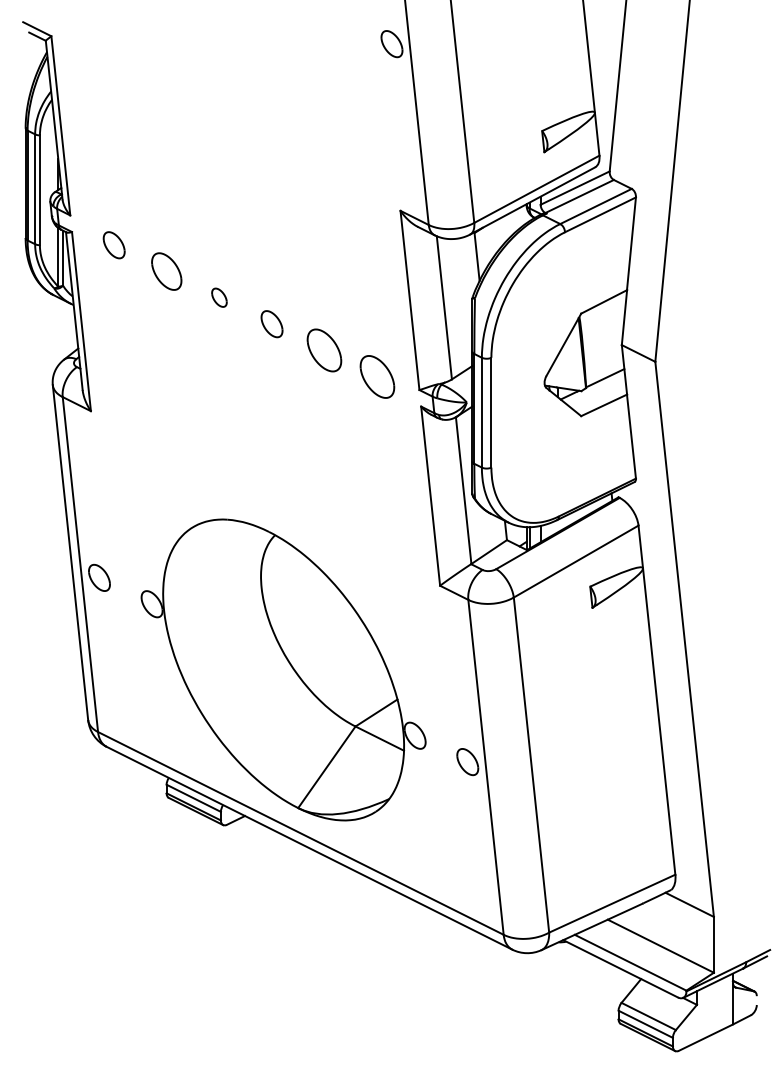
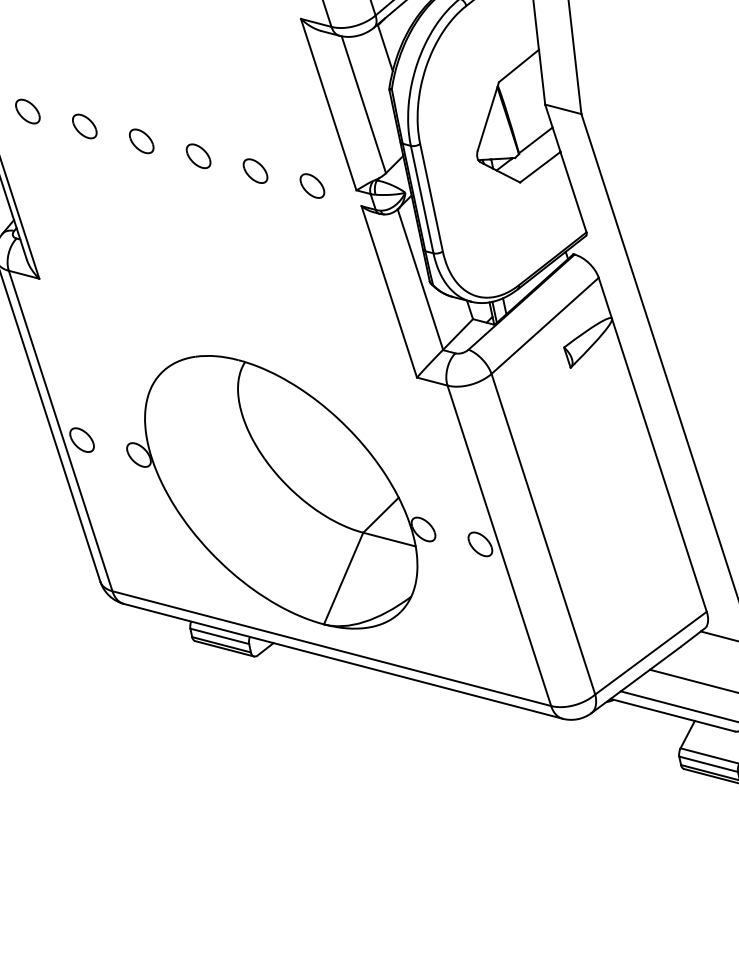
part: (166, 271) -> (84, 126), size x0.71
part: (219, 297) -> (141, 141), size x1.43
part: (324, 350) -> (255, 171), size x0.62
part: (376, 376) -> (311, 185), size x0.62

